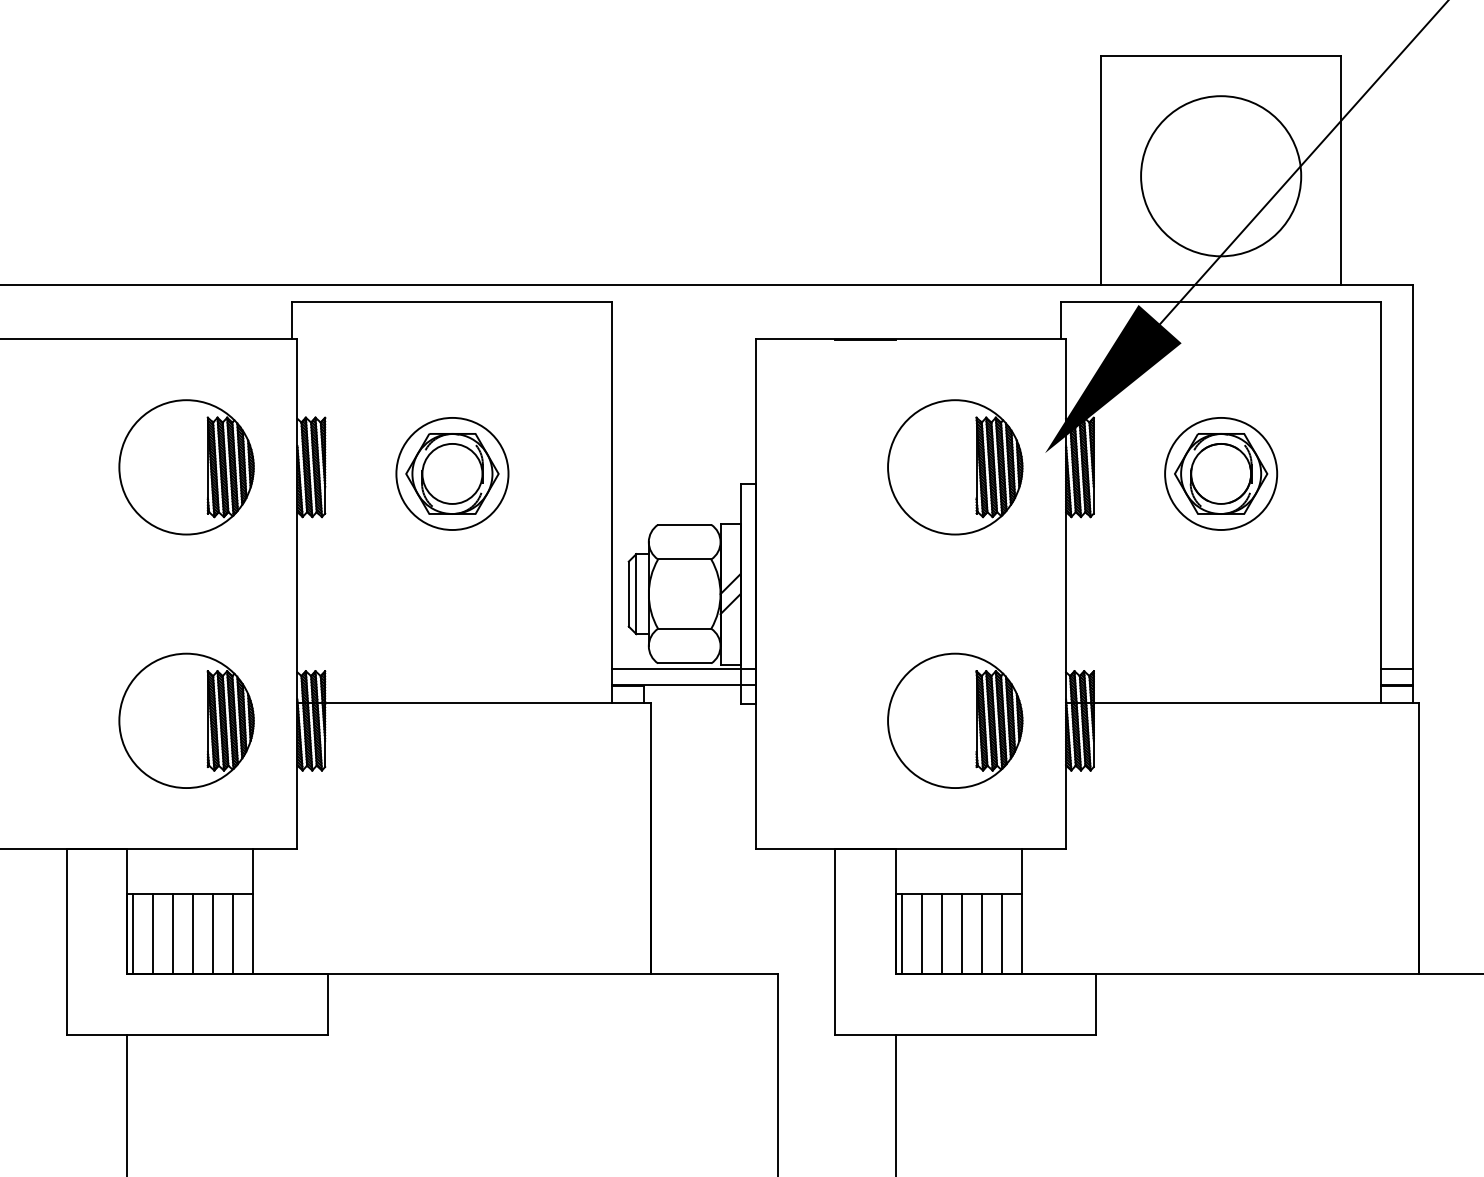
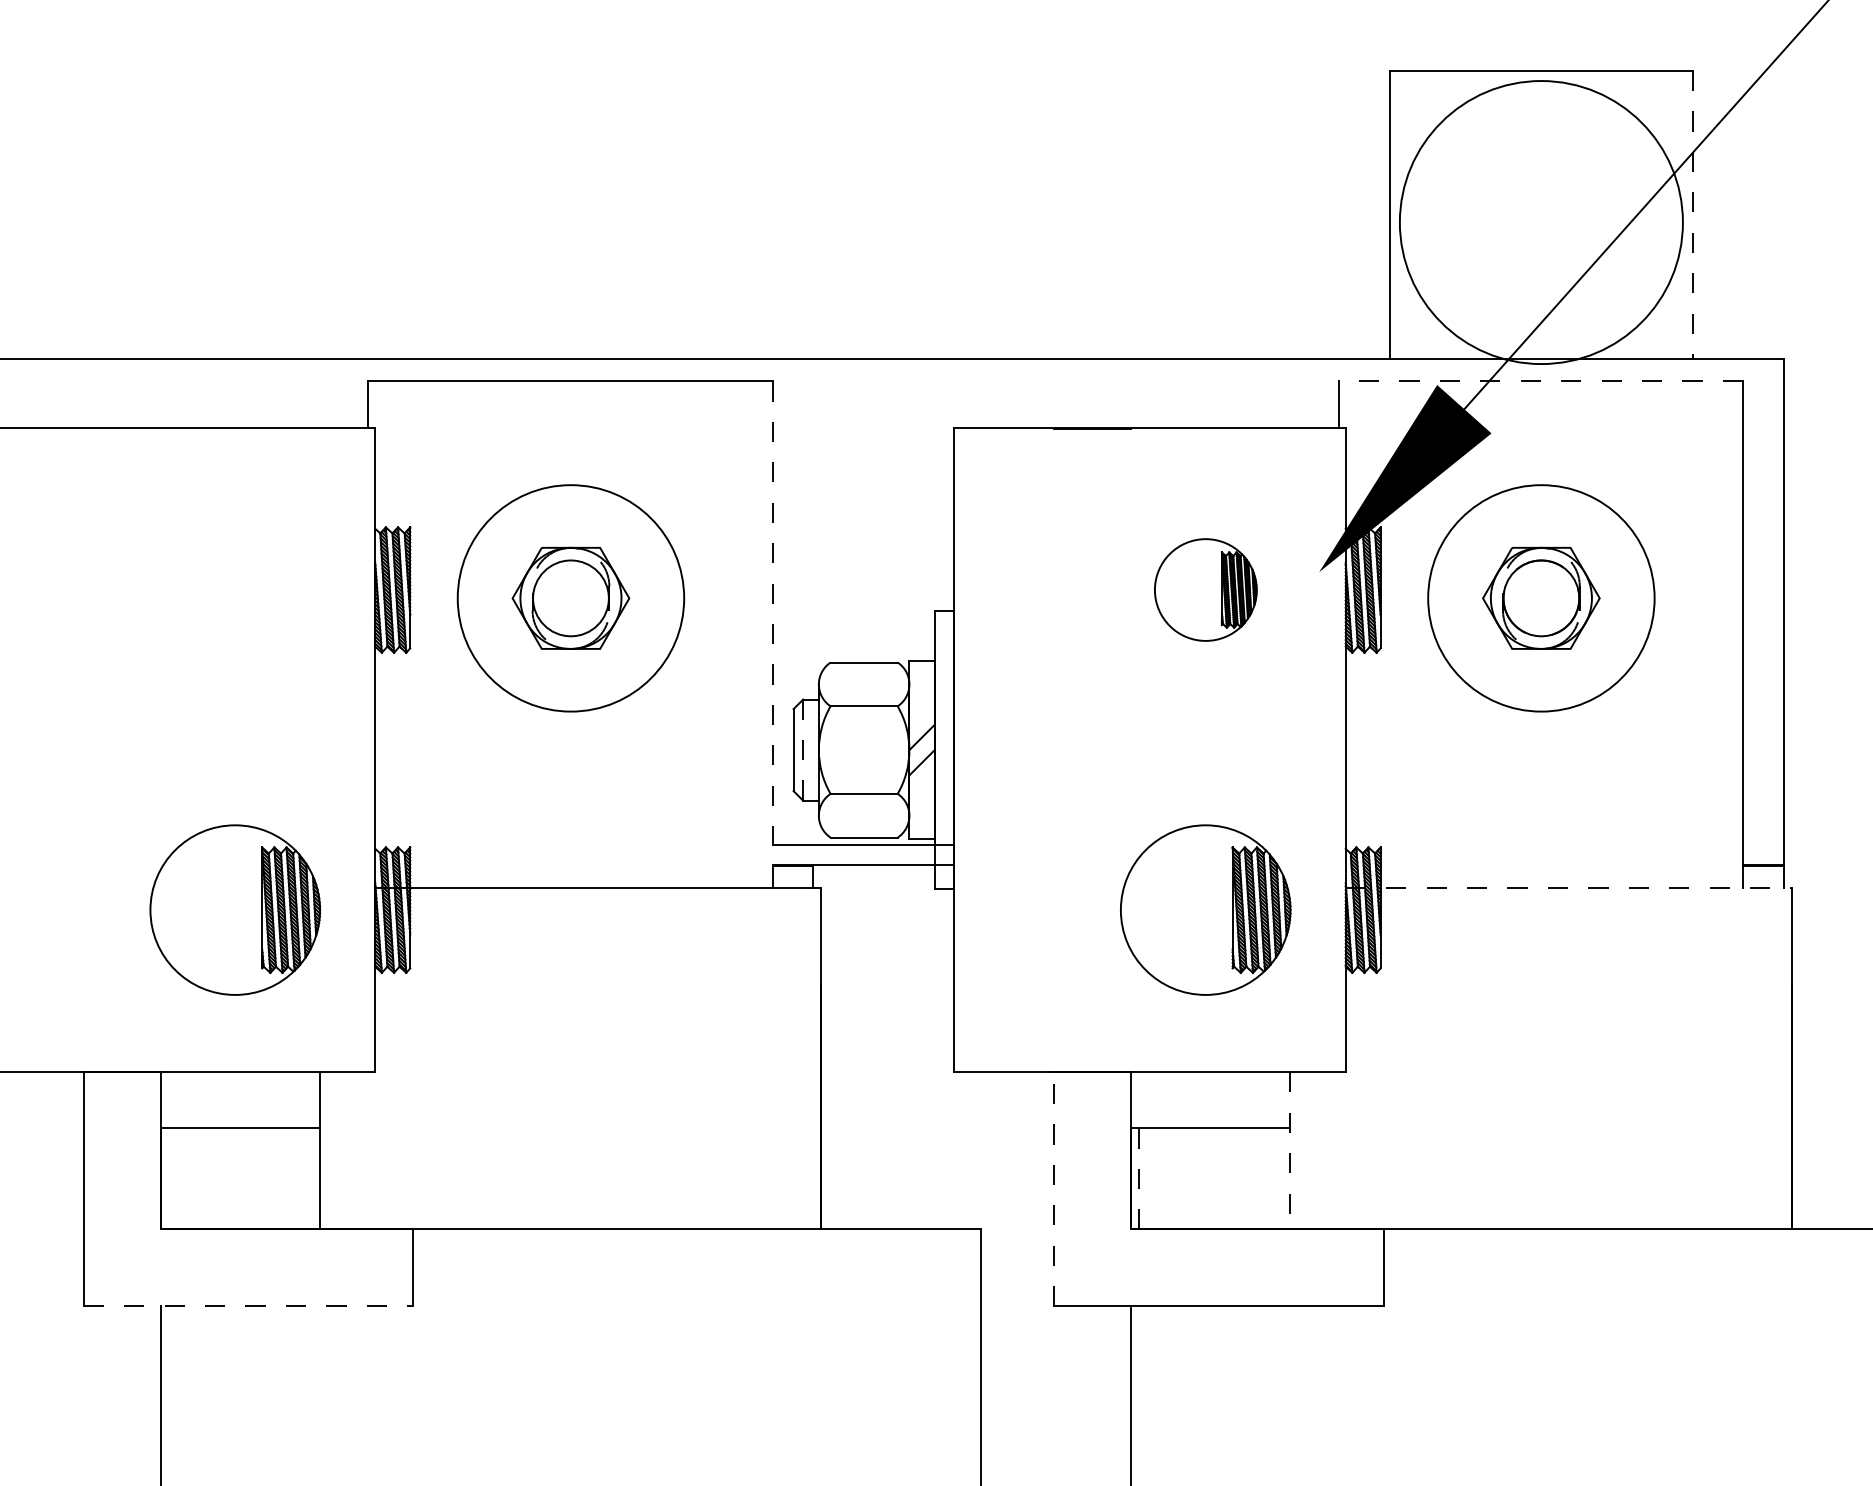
line: (1341, 170) -> (1693, 215), solid -> dashed
circle: (1221, 176) -> (1541, 222), size x1.4
line: (1220, 302) -> (1540, 381), solid -> dashed
part: (186, 466) -> (235, 589), removed
part: (955, 466) -> (1205, 589), size x0.6
circle: (452, 474) -> (570, 598), size x1.6
circle: (1221, 474) -> (1541, 598), size x1.6
line: (612, 503) -> (772, 635), solid -> dashed
line: (636, 594) -> (803, 750), solid -> dashed
line: (1397, 668) -> (1763, 844), removed
line: (1242, 702) -> (1568, 887), solid -> dashed
line: (1022, 911) -> (1290, 1150), solid -> dashed
line: (133, 933) -> (168, 1178), removed
line: (153, 933) -> (193, 1178), removed
line: (173, 933) -> (218, 1178), removed
line: (193, 933) -> (243, 1178), removed
line: (213, 933) -> (269, 1178), removed
line: (233, 933) -> (294, 1178), removed
line: (902, 933) -> (1138, 1178), solid -> dashed
line: (921, 933) -> (1163, 1178), removed
line: (942, 933) -> (1189, 1178), removed
line: (962, 933) -> (1214, 1178), removed
line: (982, 933) -> (1239, 1178), removed
line: (1001, 933) -> (1264, 1178), removed
line: (835, 941) -> (1054, 1188), solid -> dashed
line: (197, 1034) -> (248, 1306), solid -> dashed

